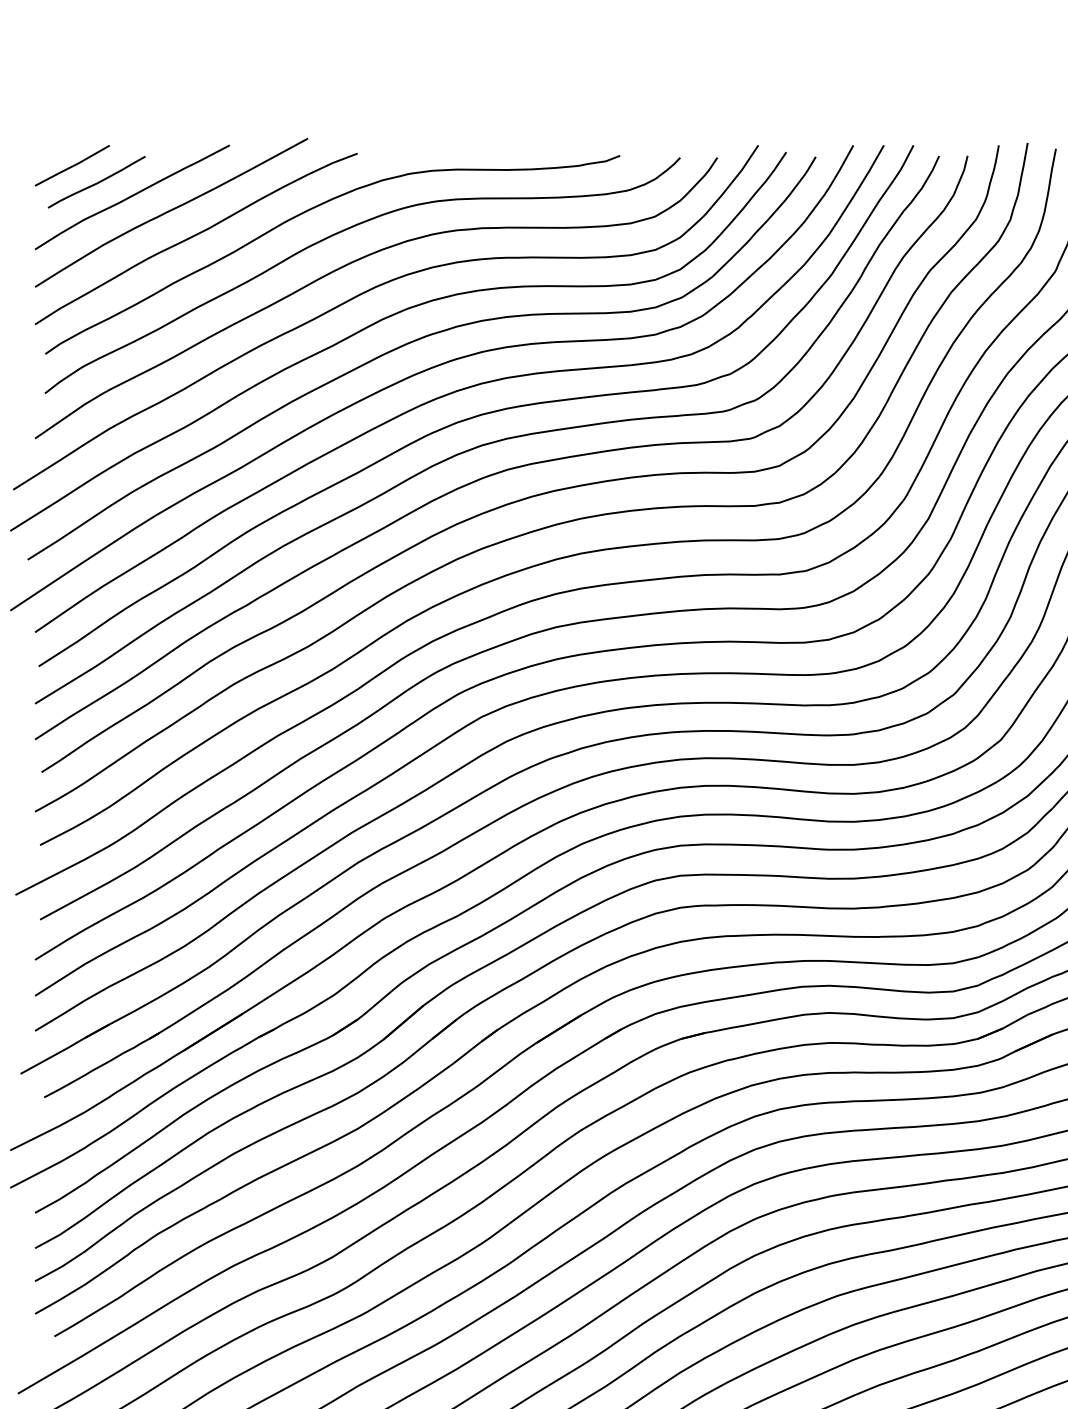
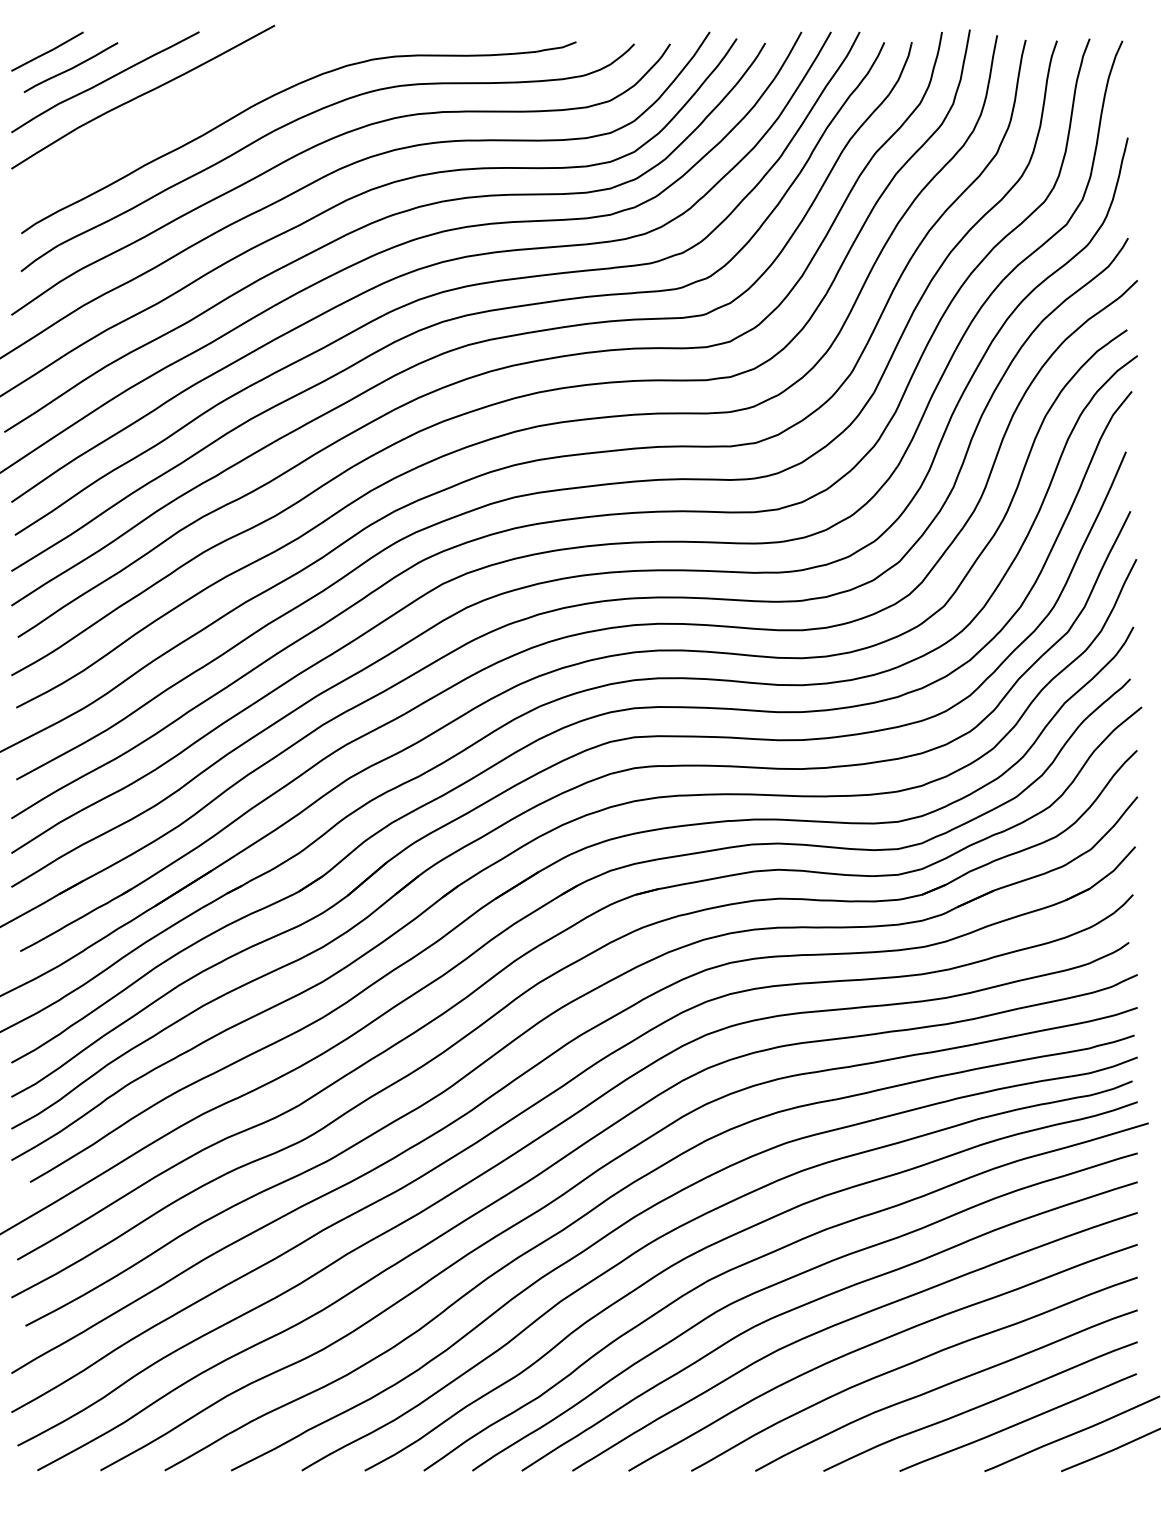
curve: (194, 236) -> (165, 120), removed

